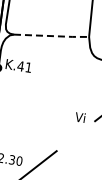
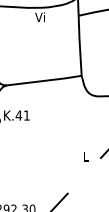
line: (52, 35) -> (45, 80), dashed -> solid
text: (80, 117) -> (85, 156), Vi -> L

